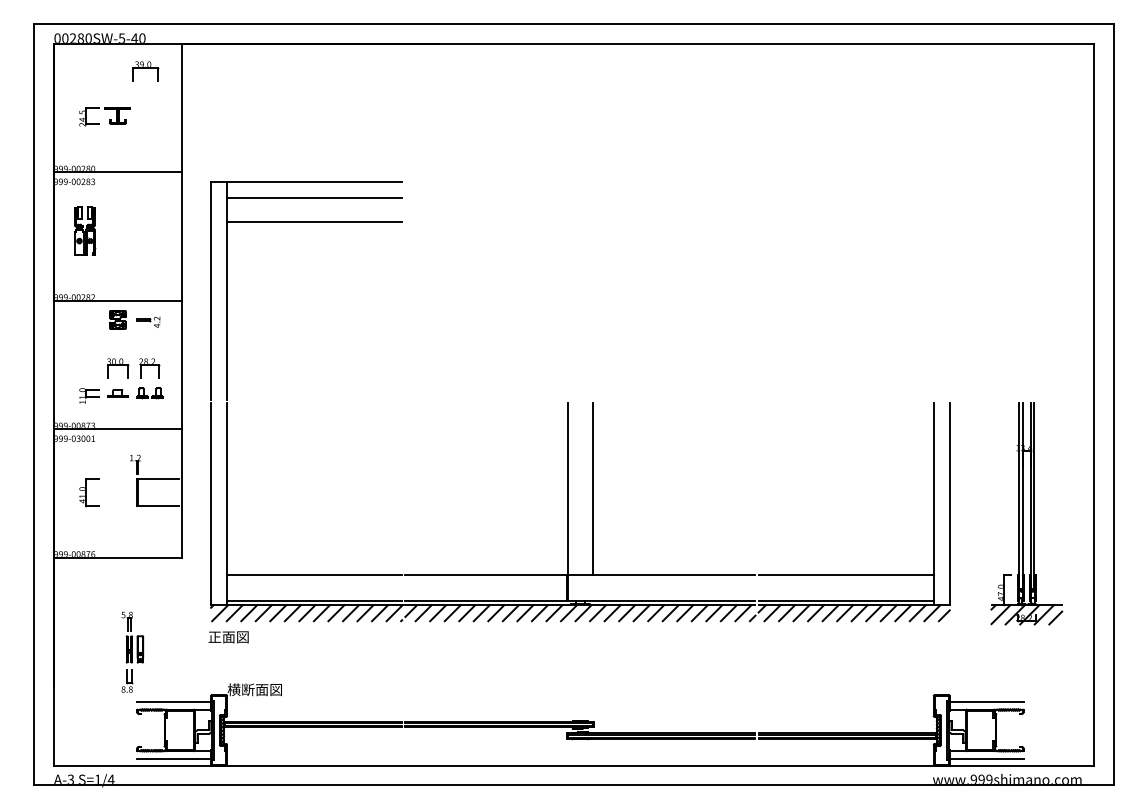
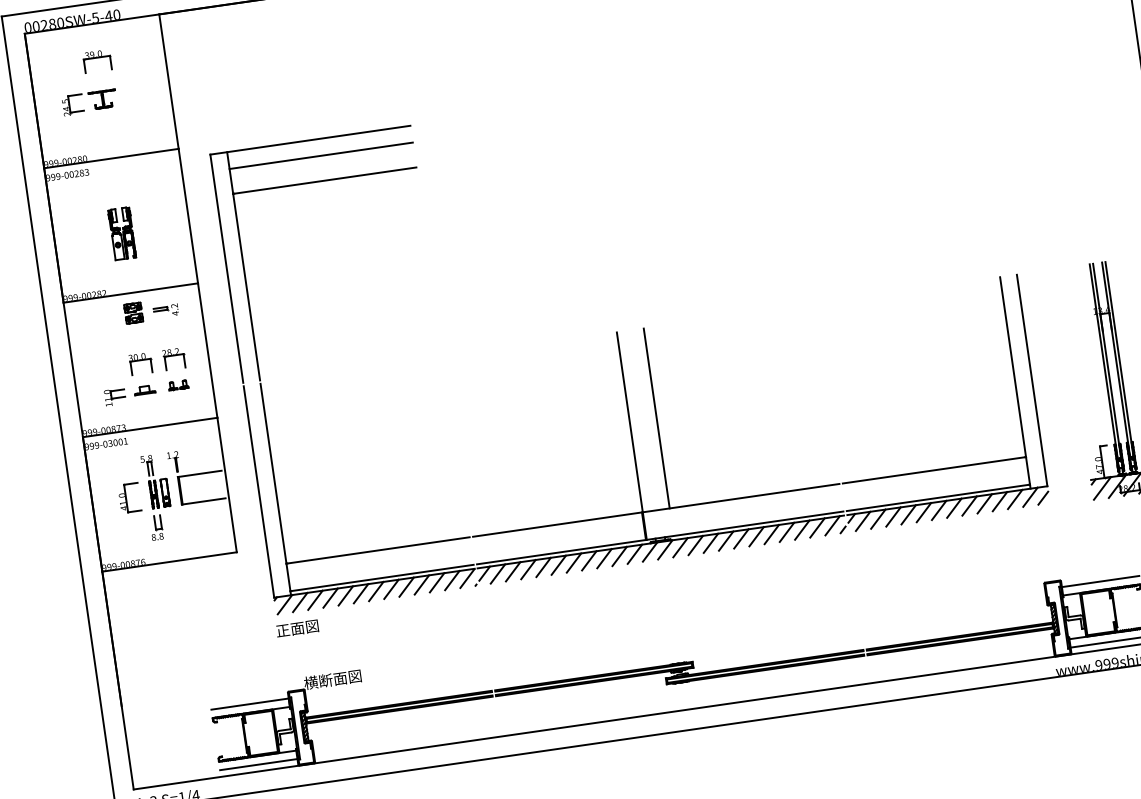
part: (145, 71) -> (96, 61), moved
part: (85, 230) -> (122, 233), moved
part: (149, 393) -> (177, 385), size x0.71
part: (132, 651) -> (157, 496), moved

